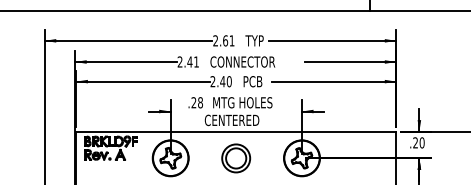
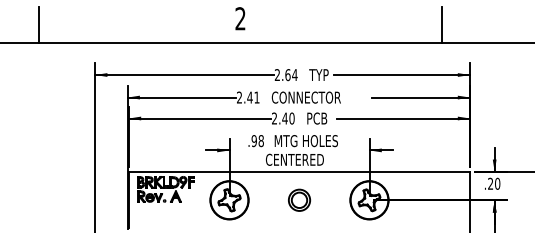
text: (231, 40) -> (294, 74), 2.61 -> 2.64
text: (193, 103) -> (253, 141), .28 -> .98
part: (236, 157) -> (299, 199), size x0.71

